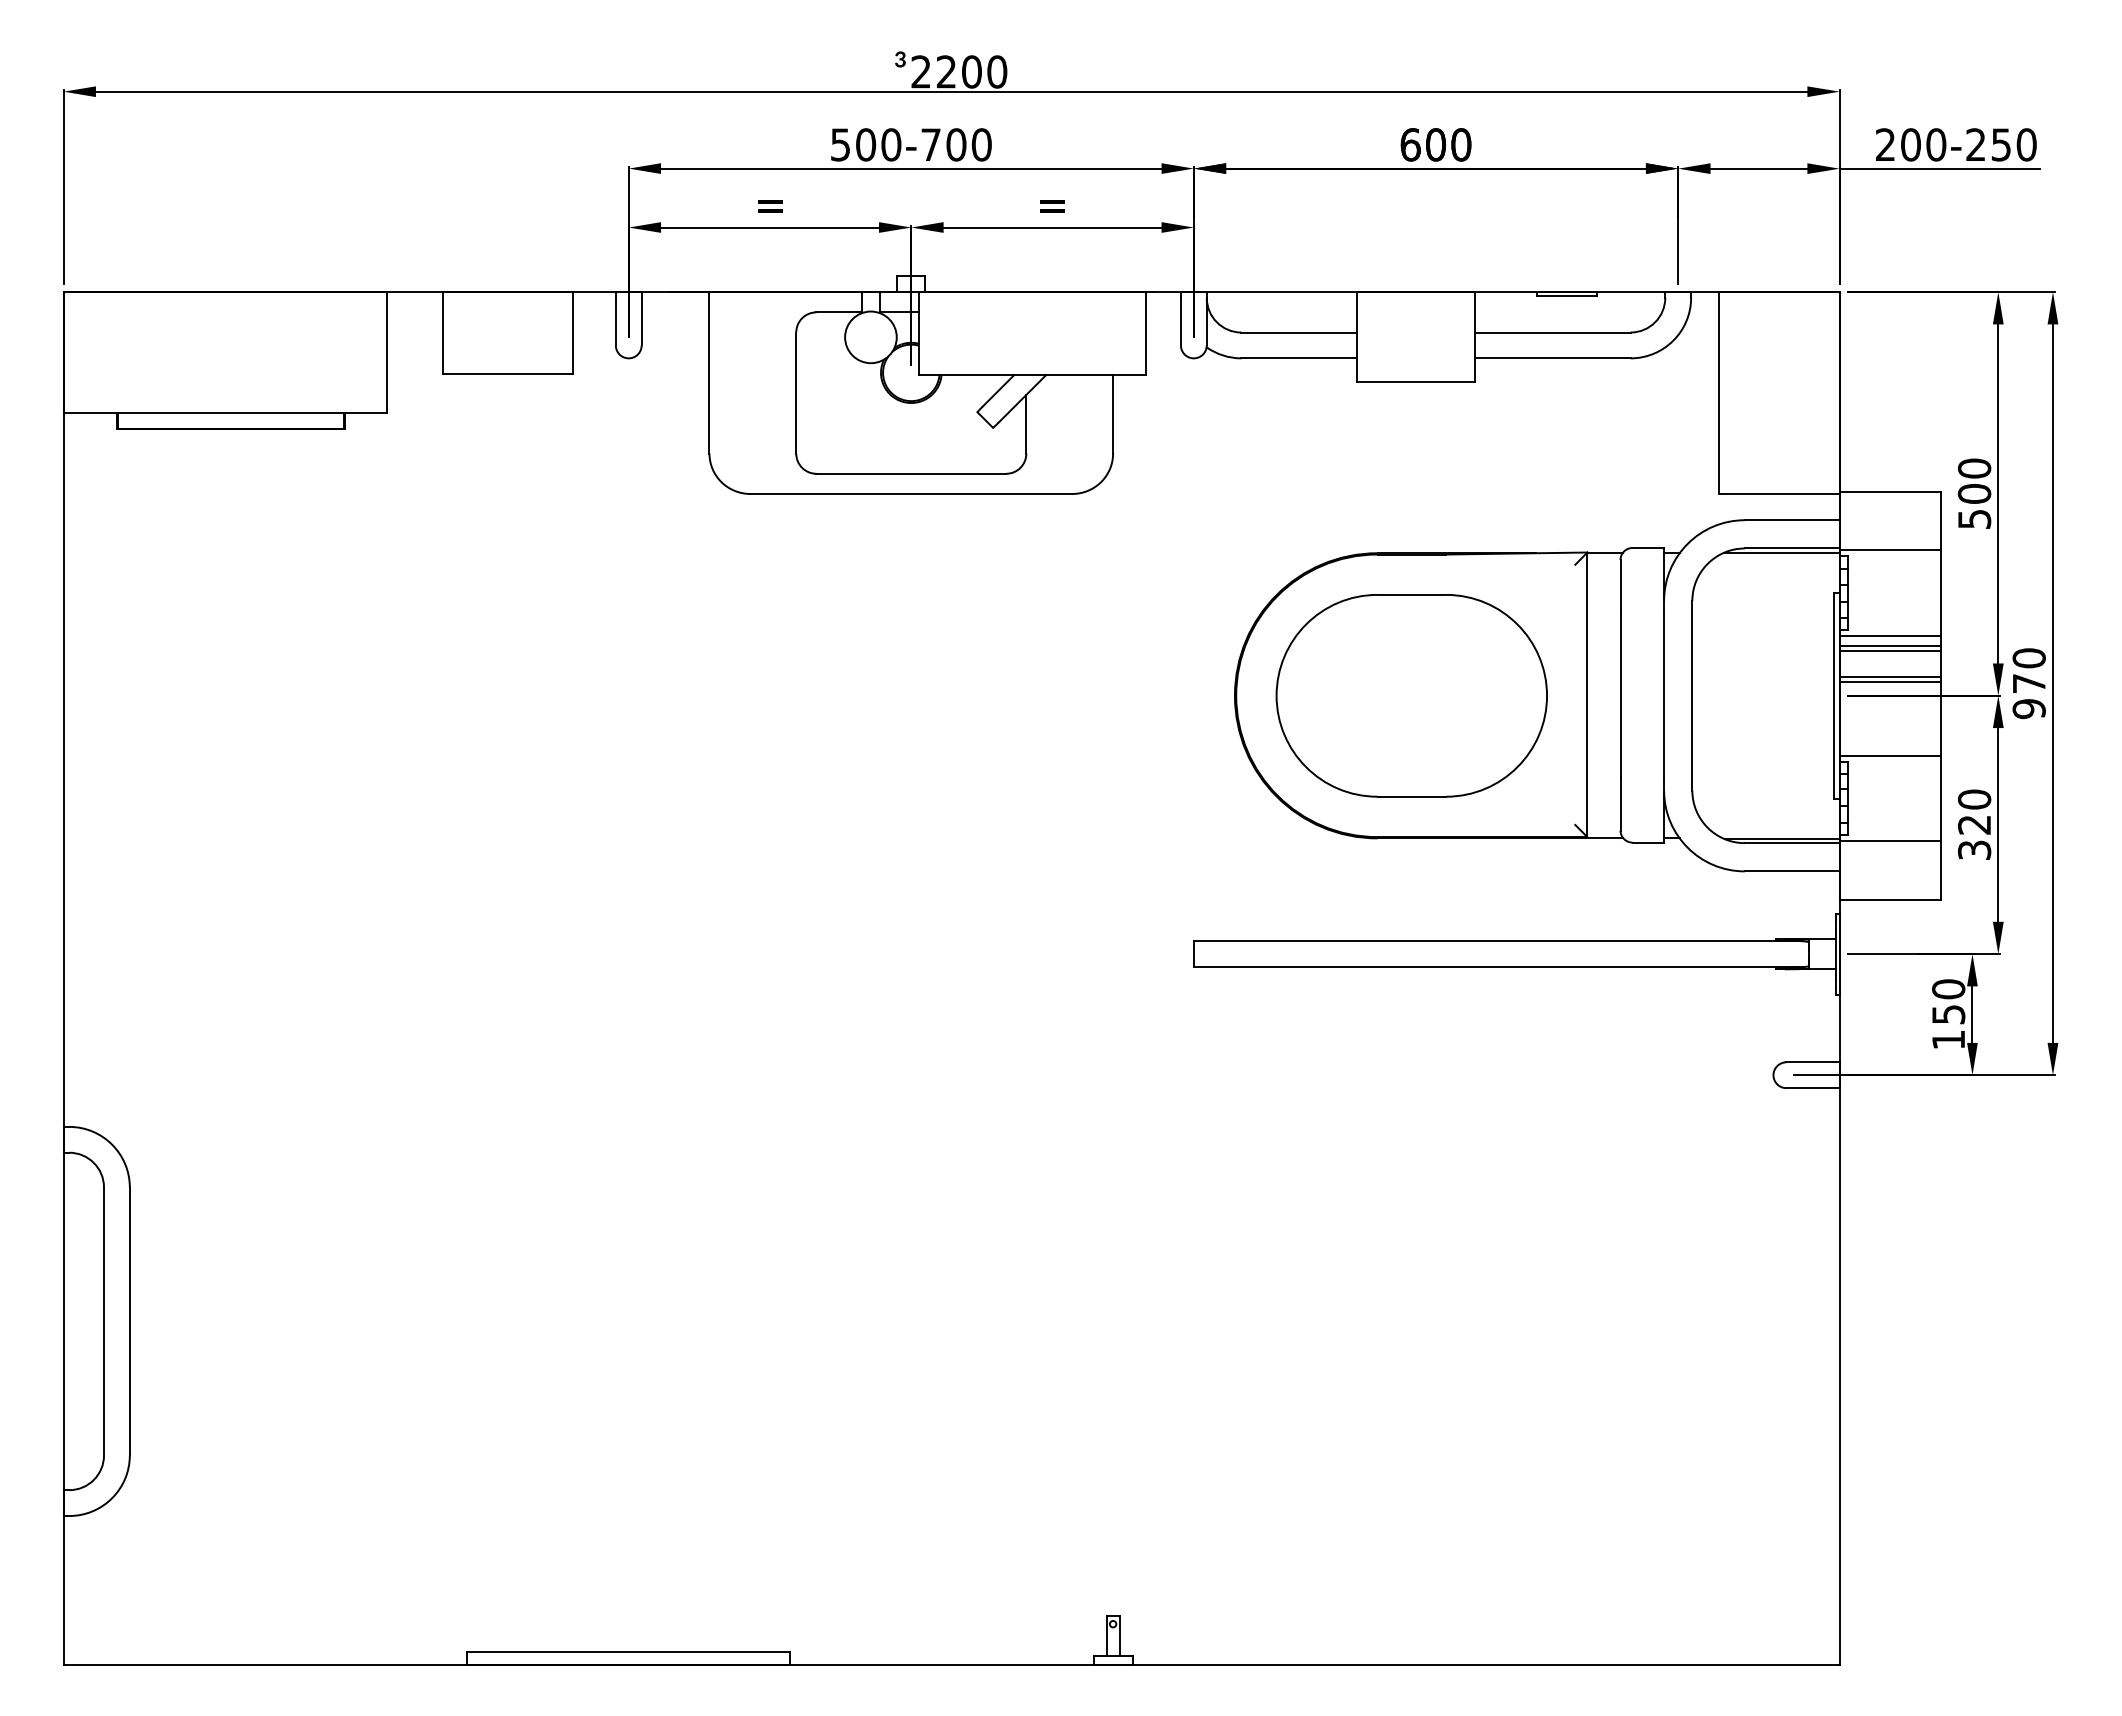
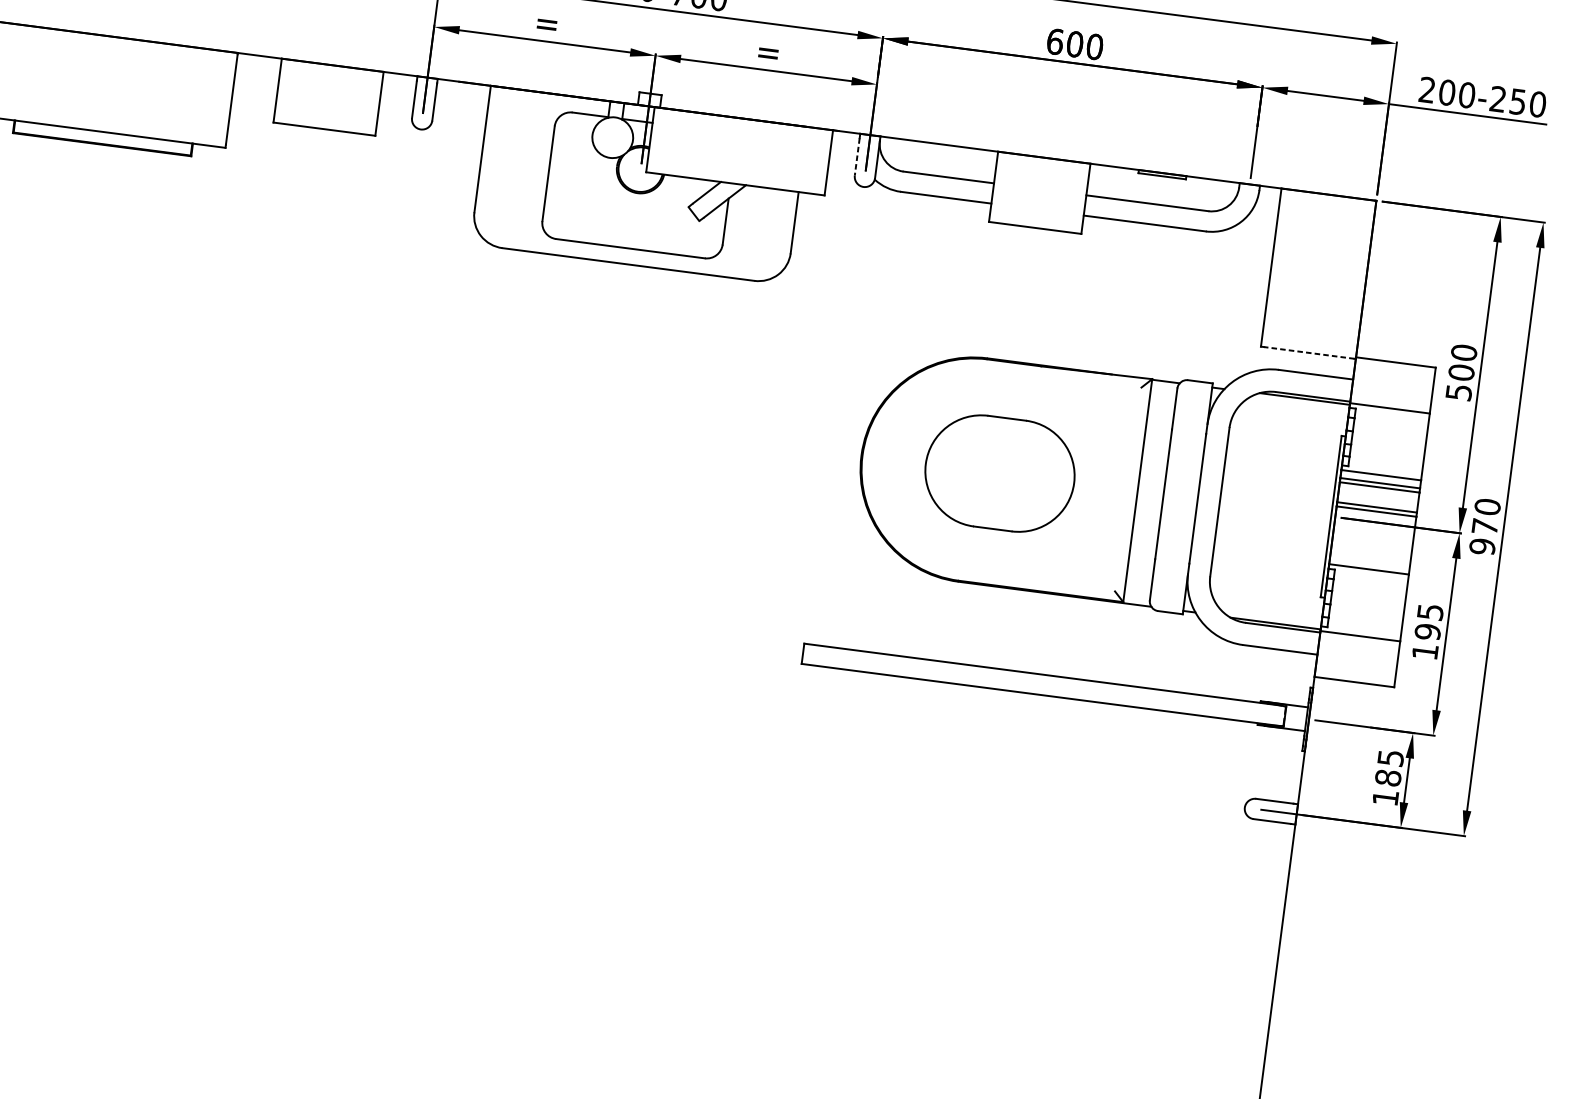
line: (1180, 321) -> (856, 156), solid -> dashed
line: (1780, 493) -> (1309, 352), solid -> dashed
part: (1411, 695) -> (999, 473), size x0.7
text: (1974, 824) -> (1427, 631), 320 -> 195
text: (1948, 1001) -> (1389, 767), 150 -> 185

